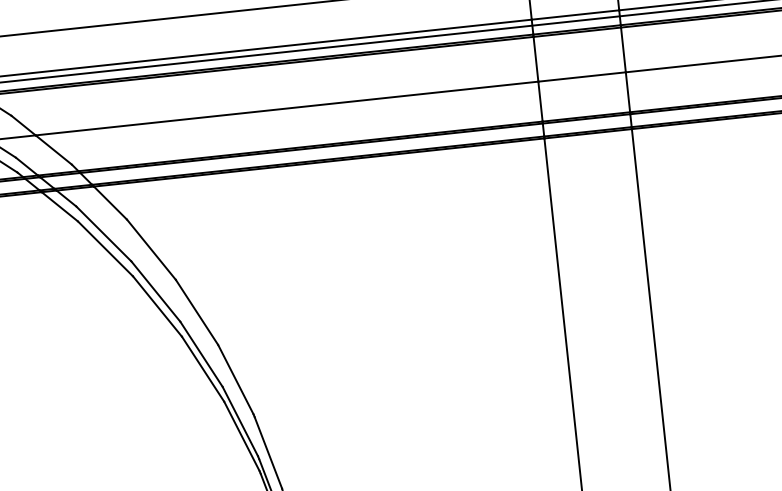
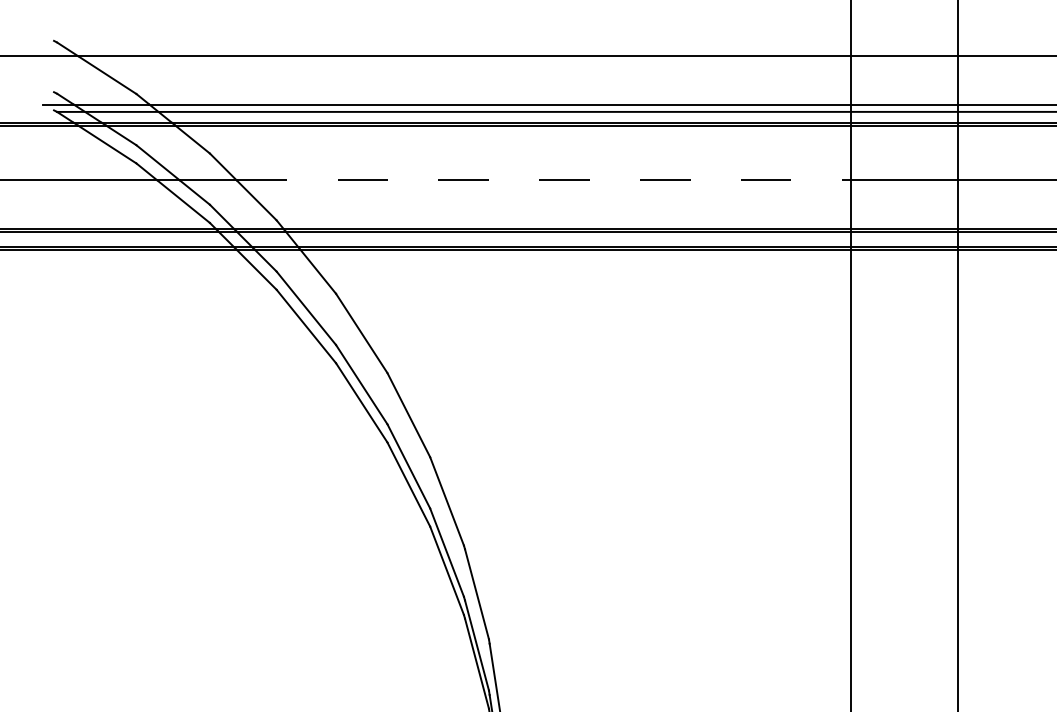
line: (287, 108) -> (544, 180), solid -> dashed

